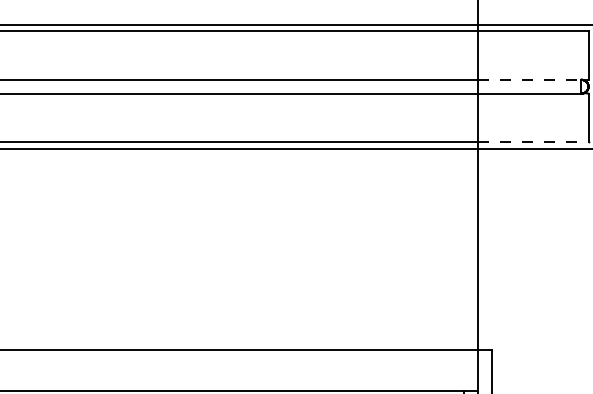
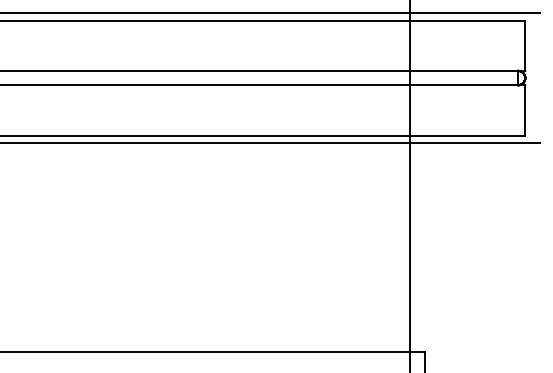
line: (529, 79) -> (463, 70), dashed -> solid
line: (533, 141) -> (468, 135), dashed -> solid

